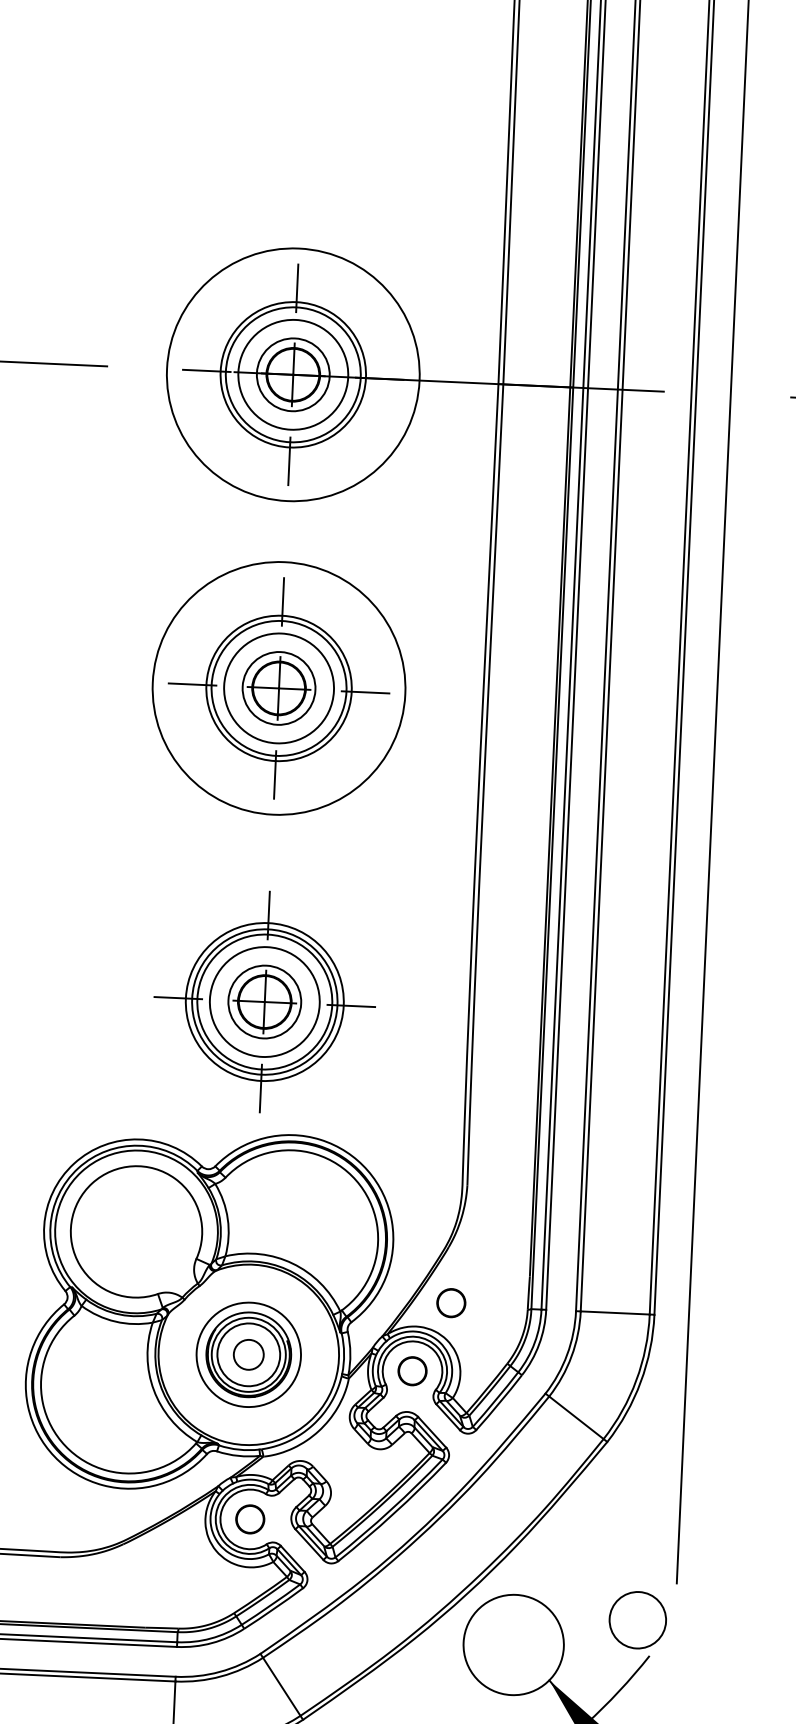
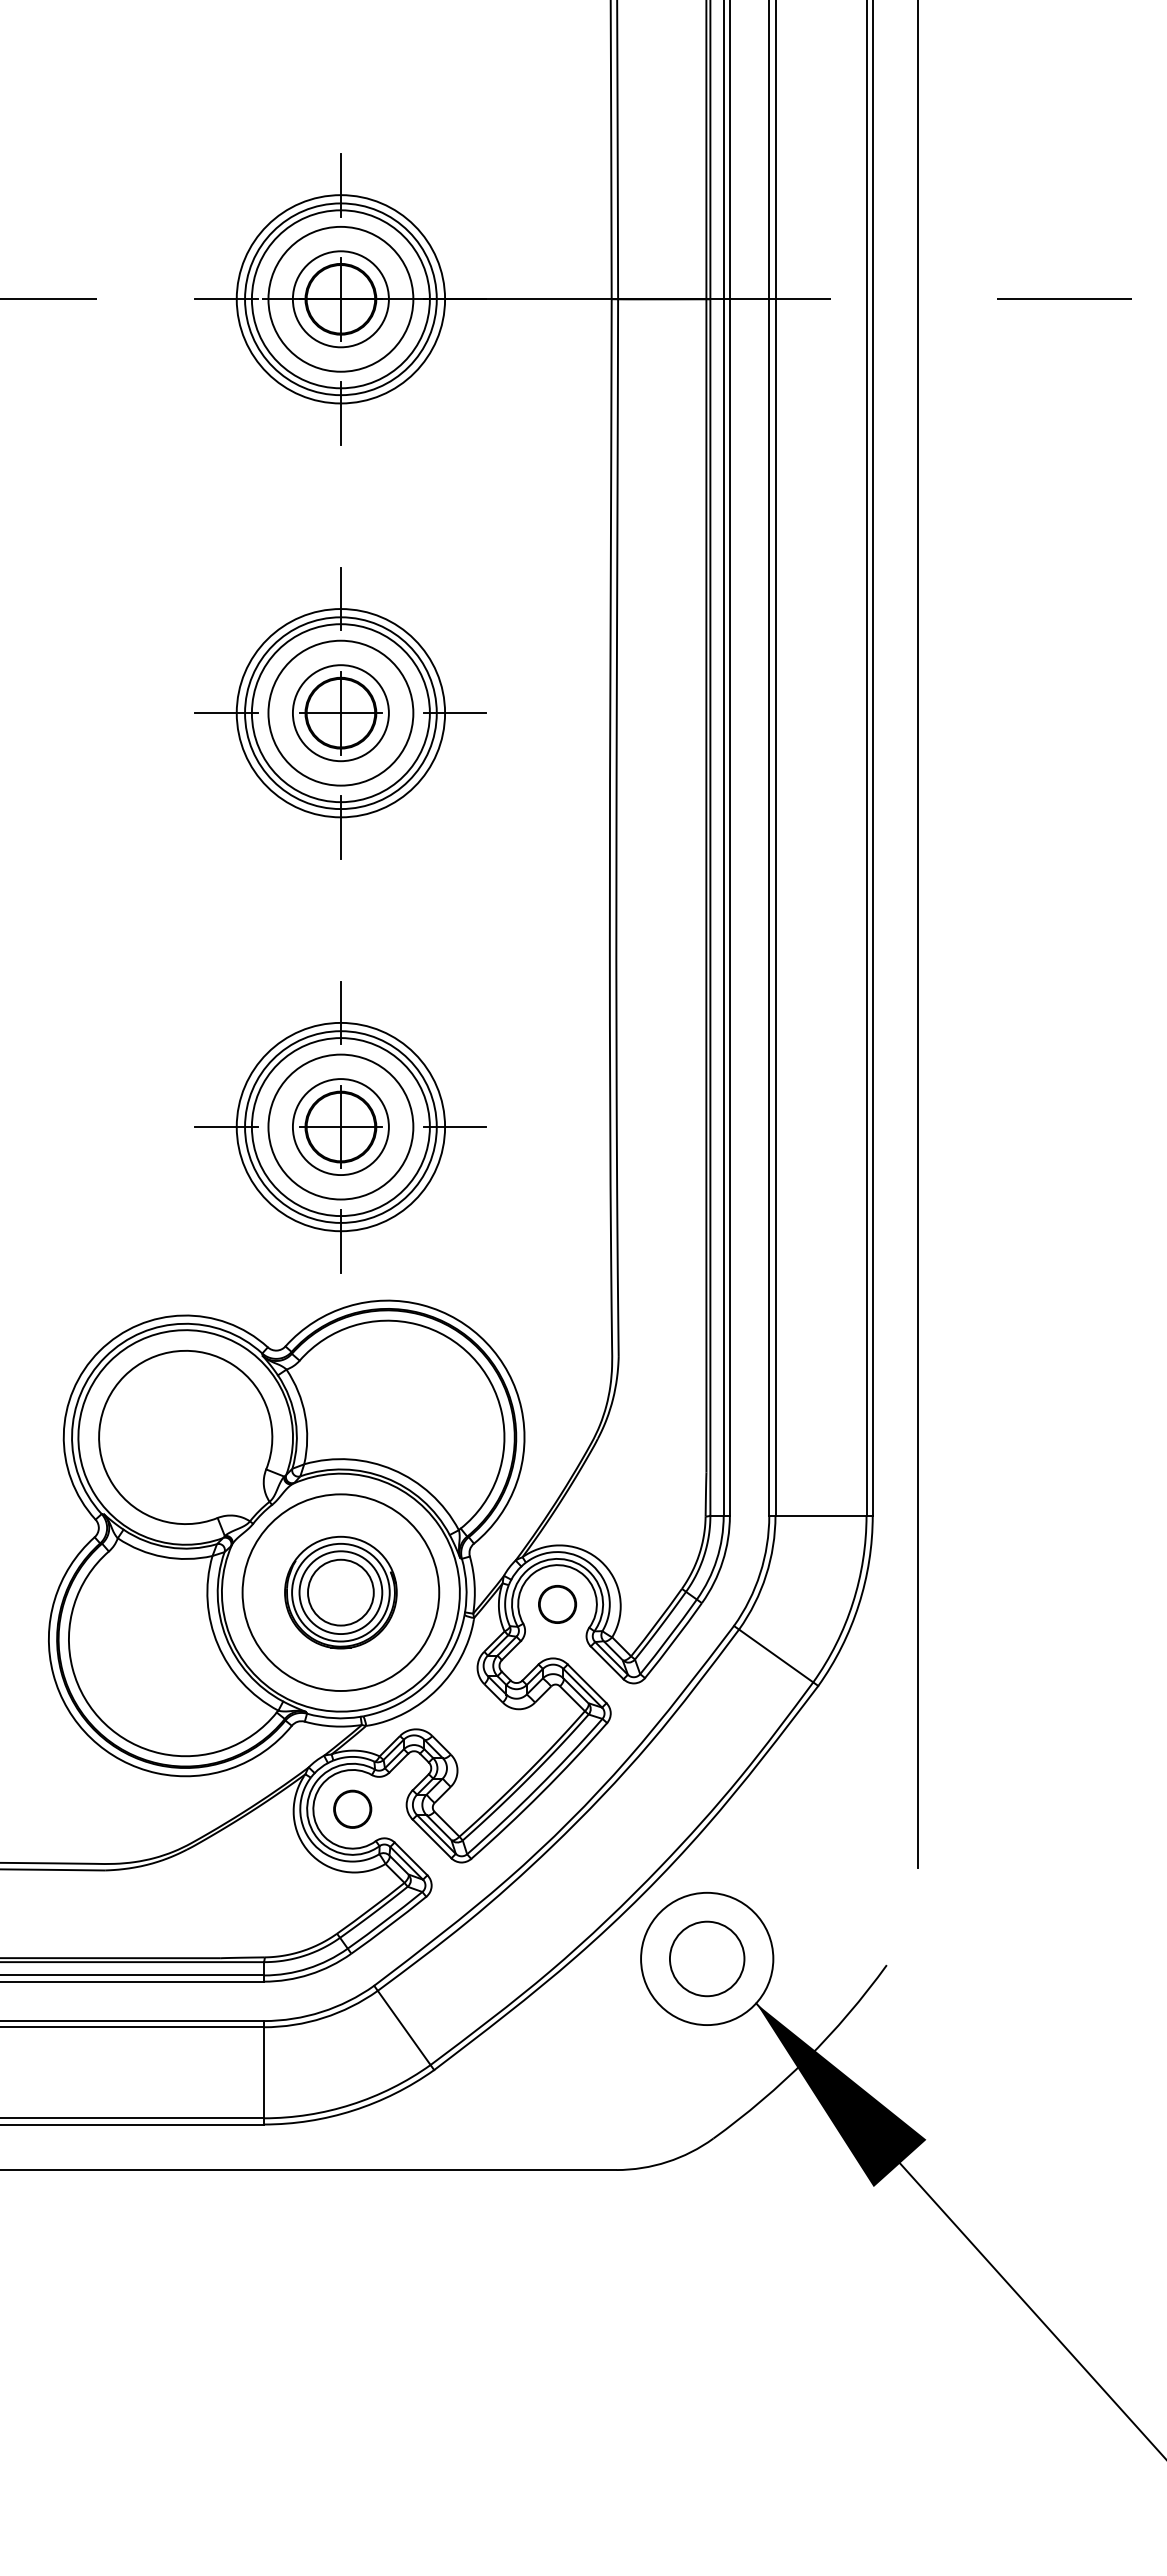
circle: (292, 374) -> (340, 299), size x0.62
circle: (278, 688) -> (340, 713), size x0.62
circle: (451, 1303) -> (604, 1512), removed
circle: (248, 1354) -> (340, 1592), size x1.43
circle: (248, 1354) -> (340, 1592), size x1.67
circle: (638, 1619) -> (707, 1958), moved

